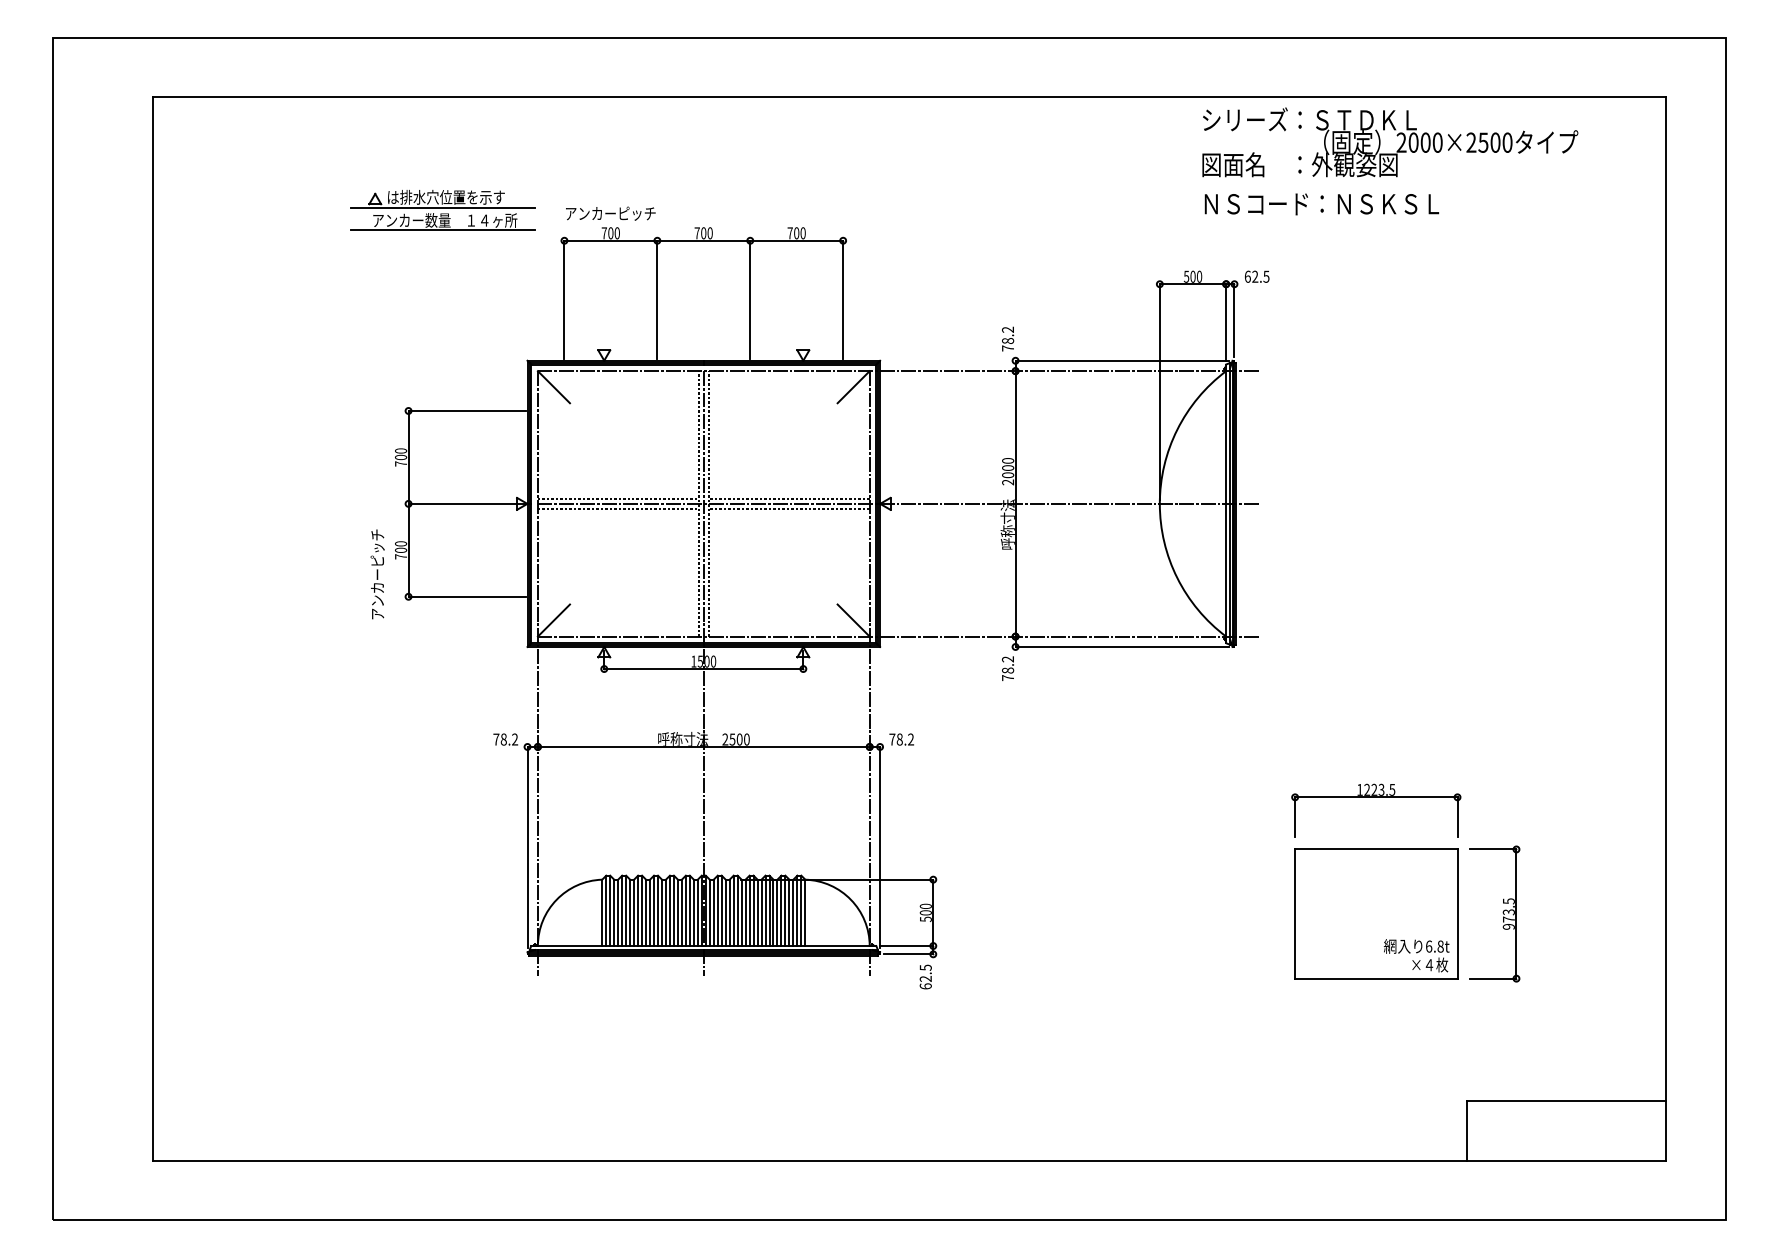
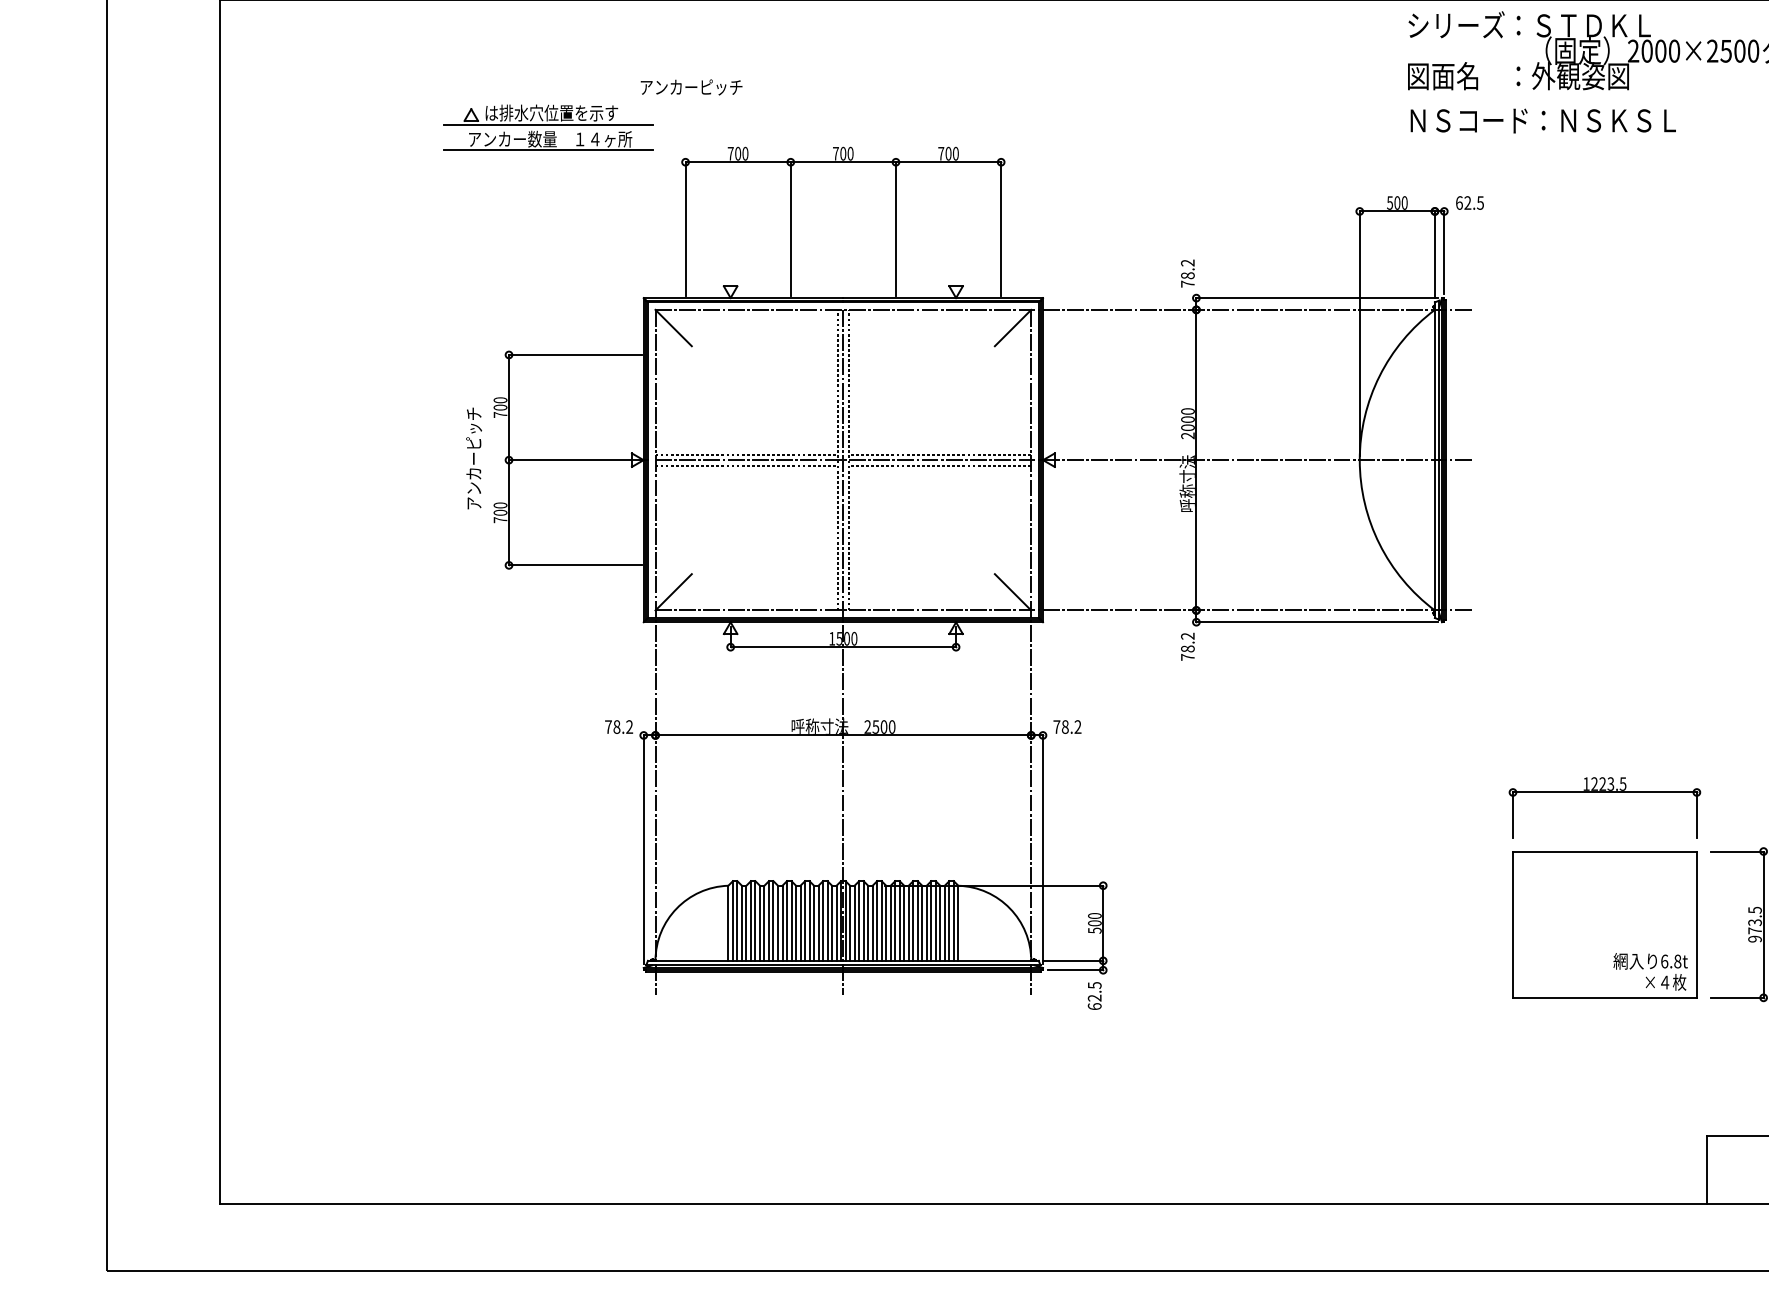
text: (610, 213) -> (691, 87), moved
text: (377, 574) -> (473, 458), moved

